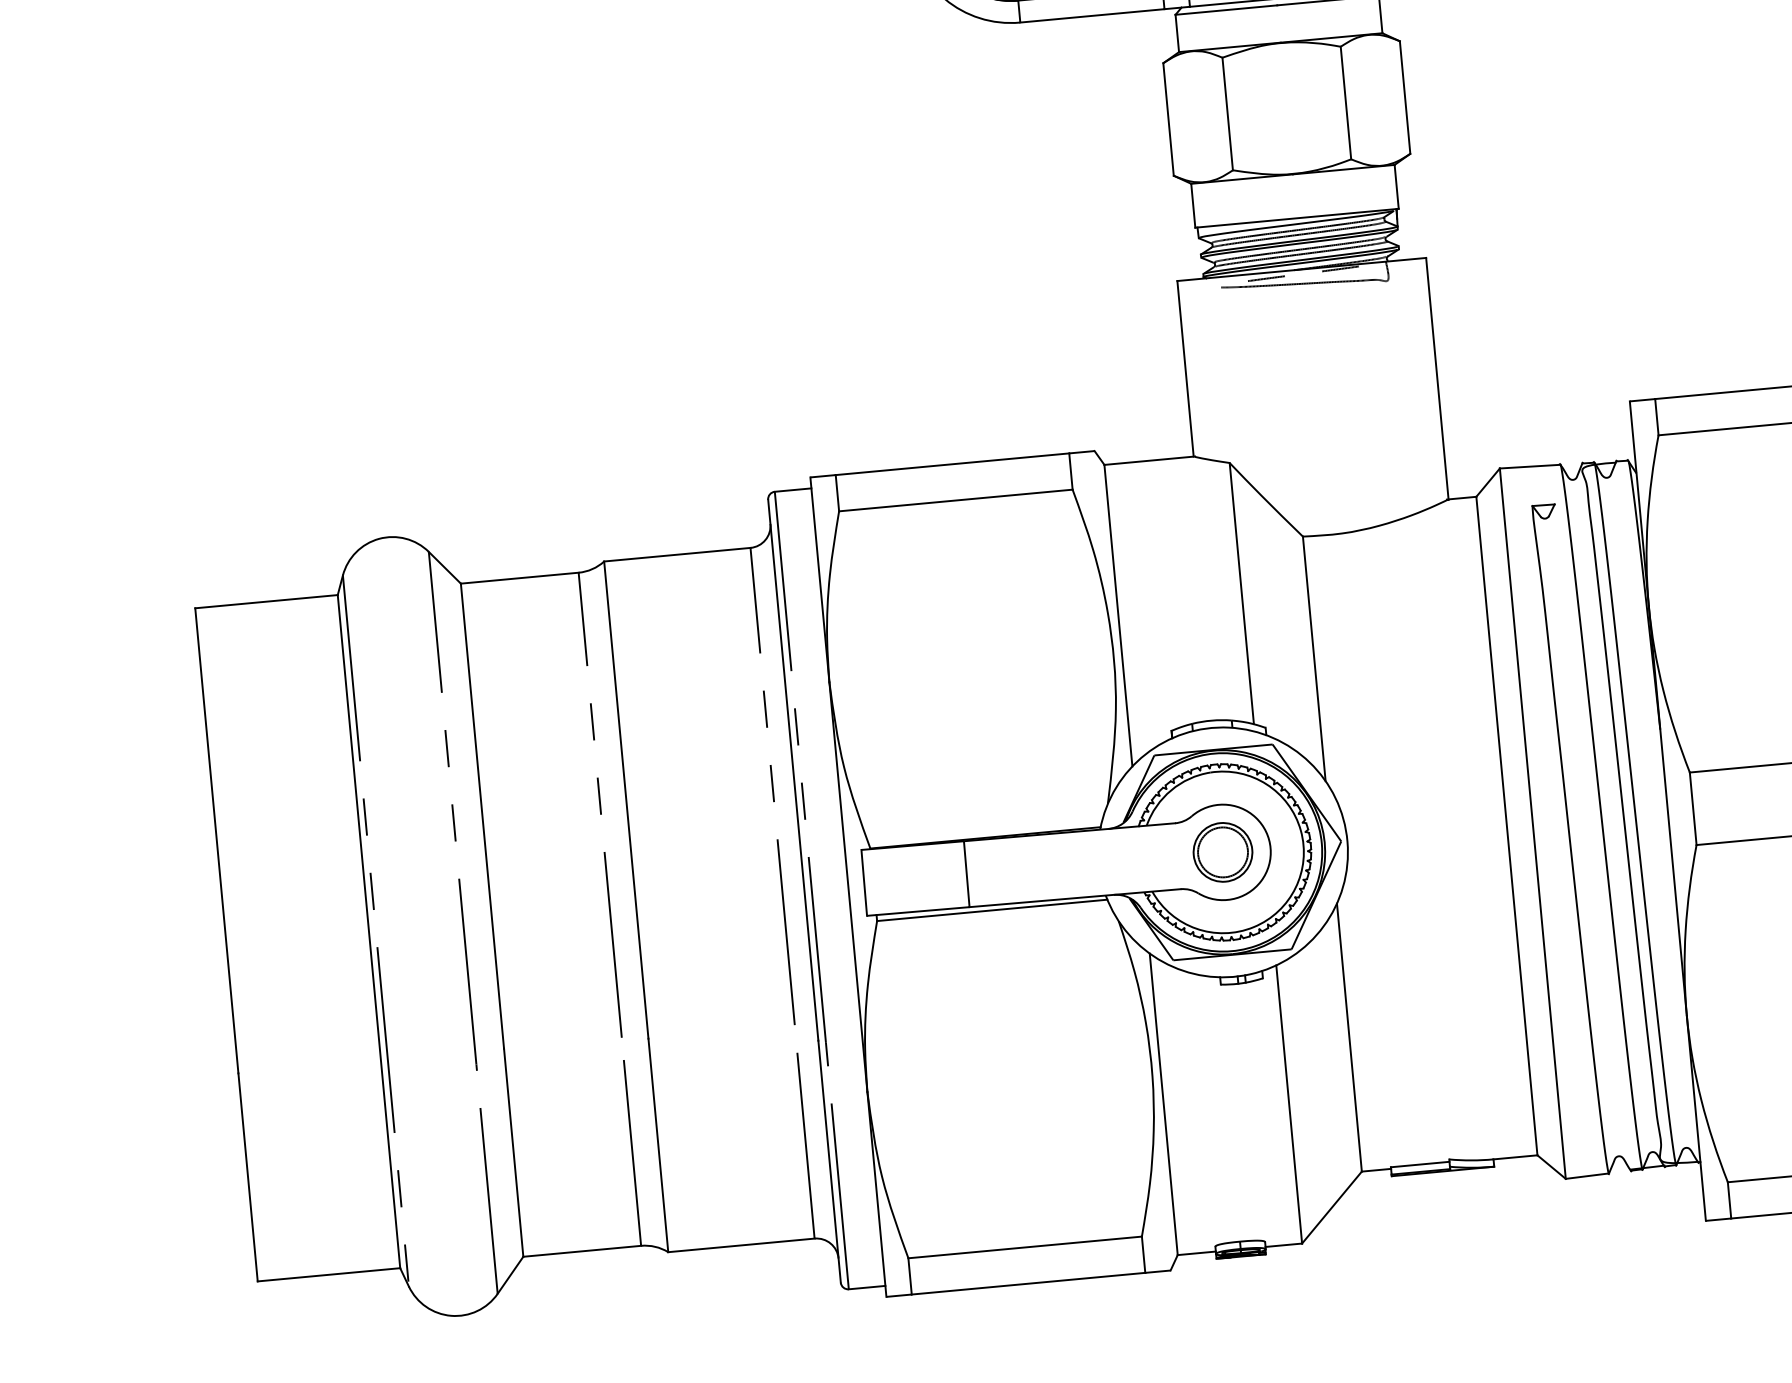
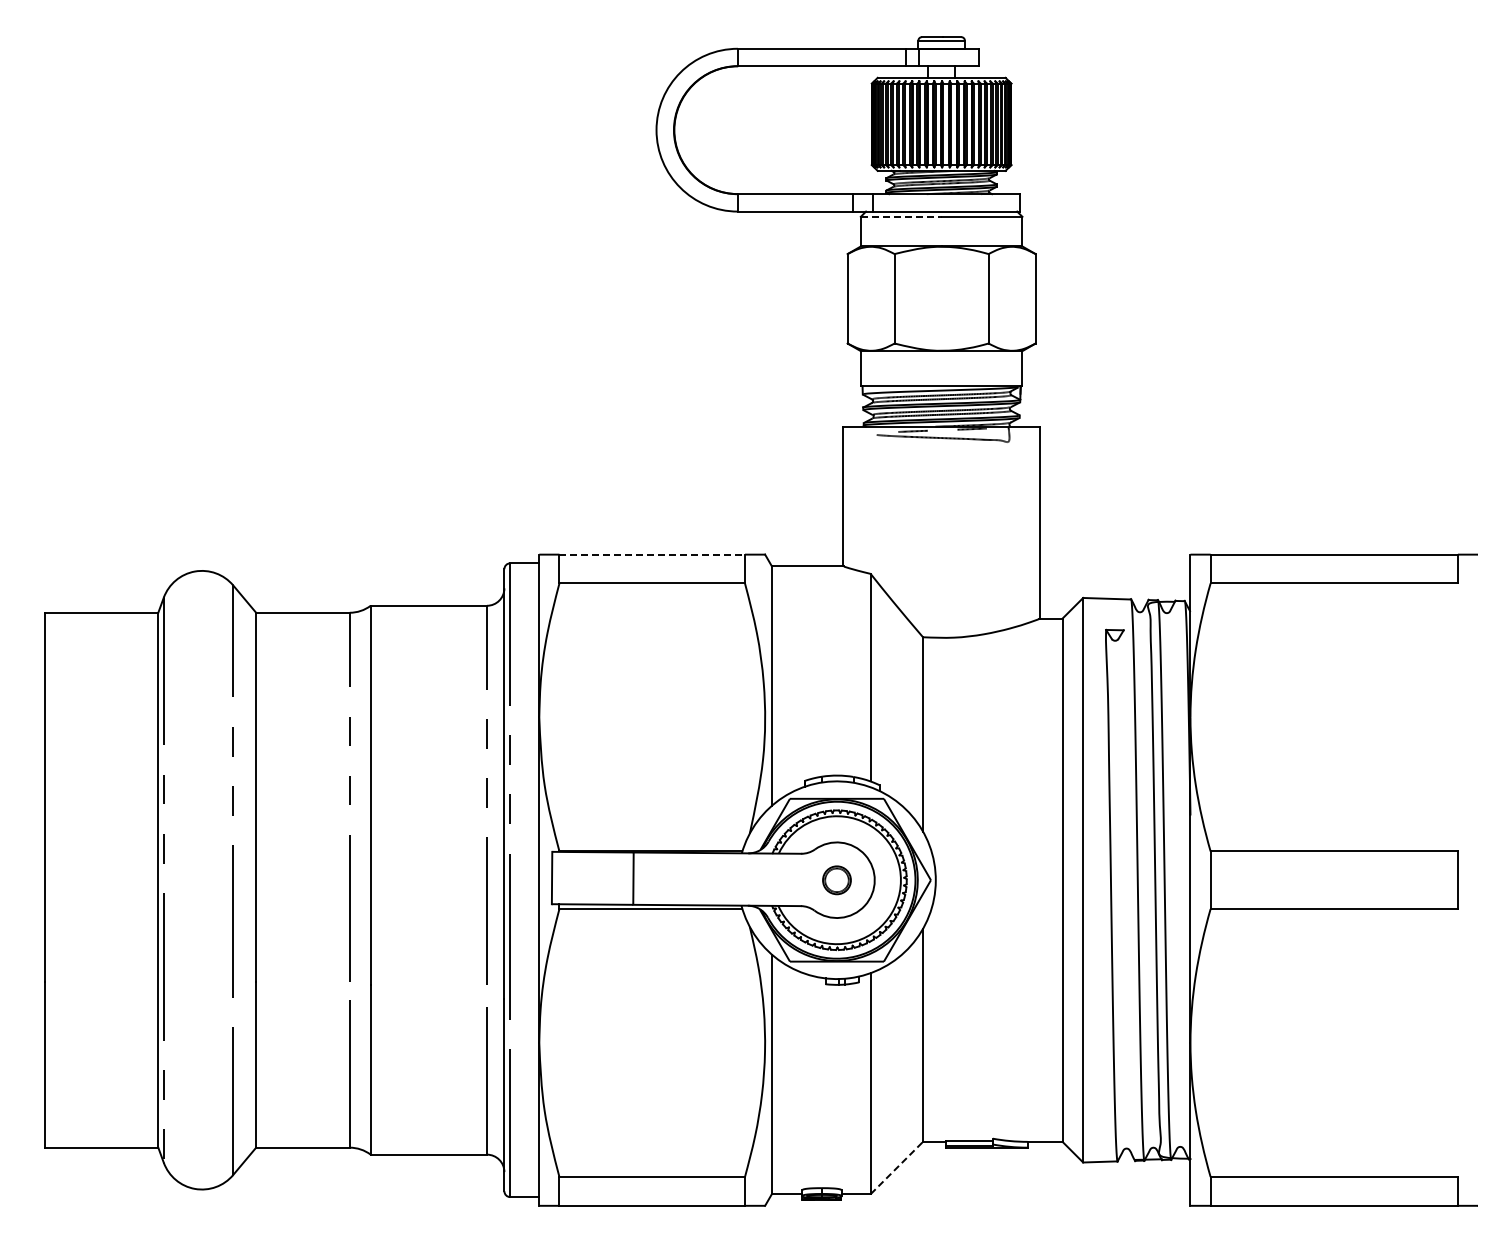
line: (1226, 9) -> (901, 216), solid -> dashed
line: (952, 464) -> (652, 554), solid -> dashed
part: (1222, 852) -> (836, 880), size x0.6
line: (1332, 1206) -> (897, 1167), solid -> dashed

